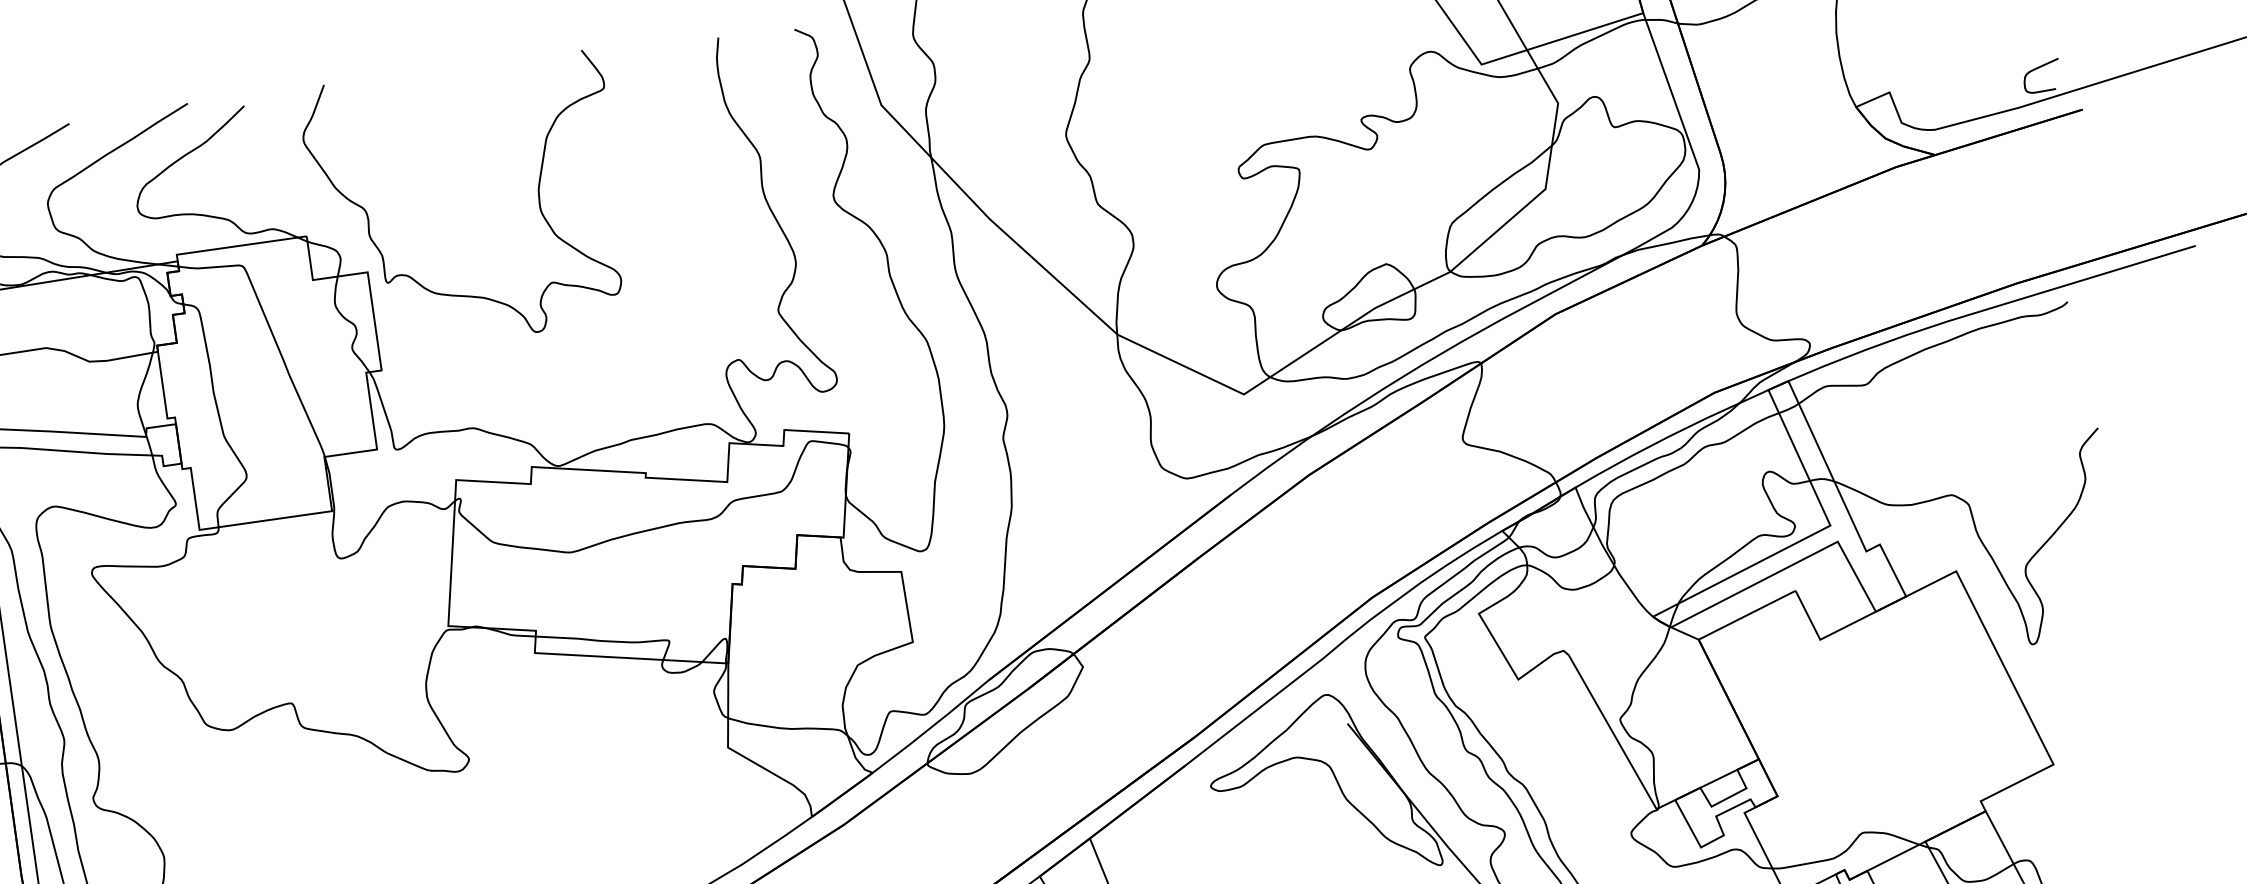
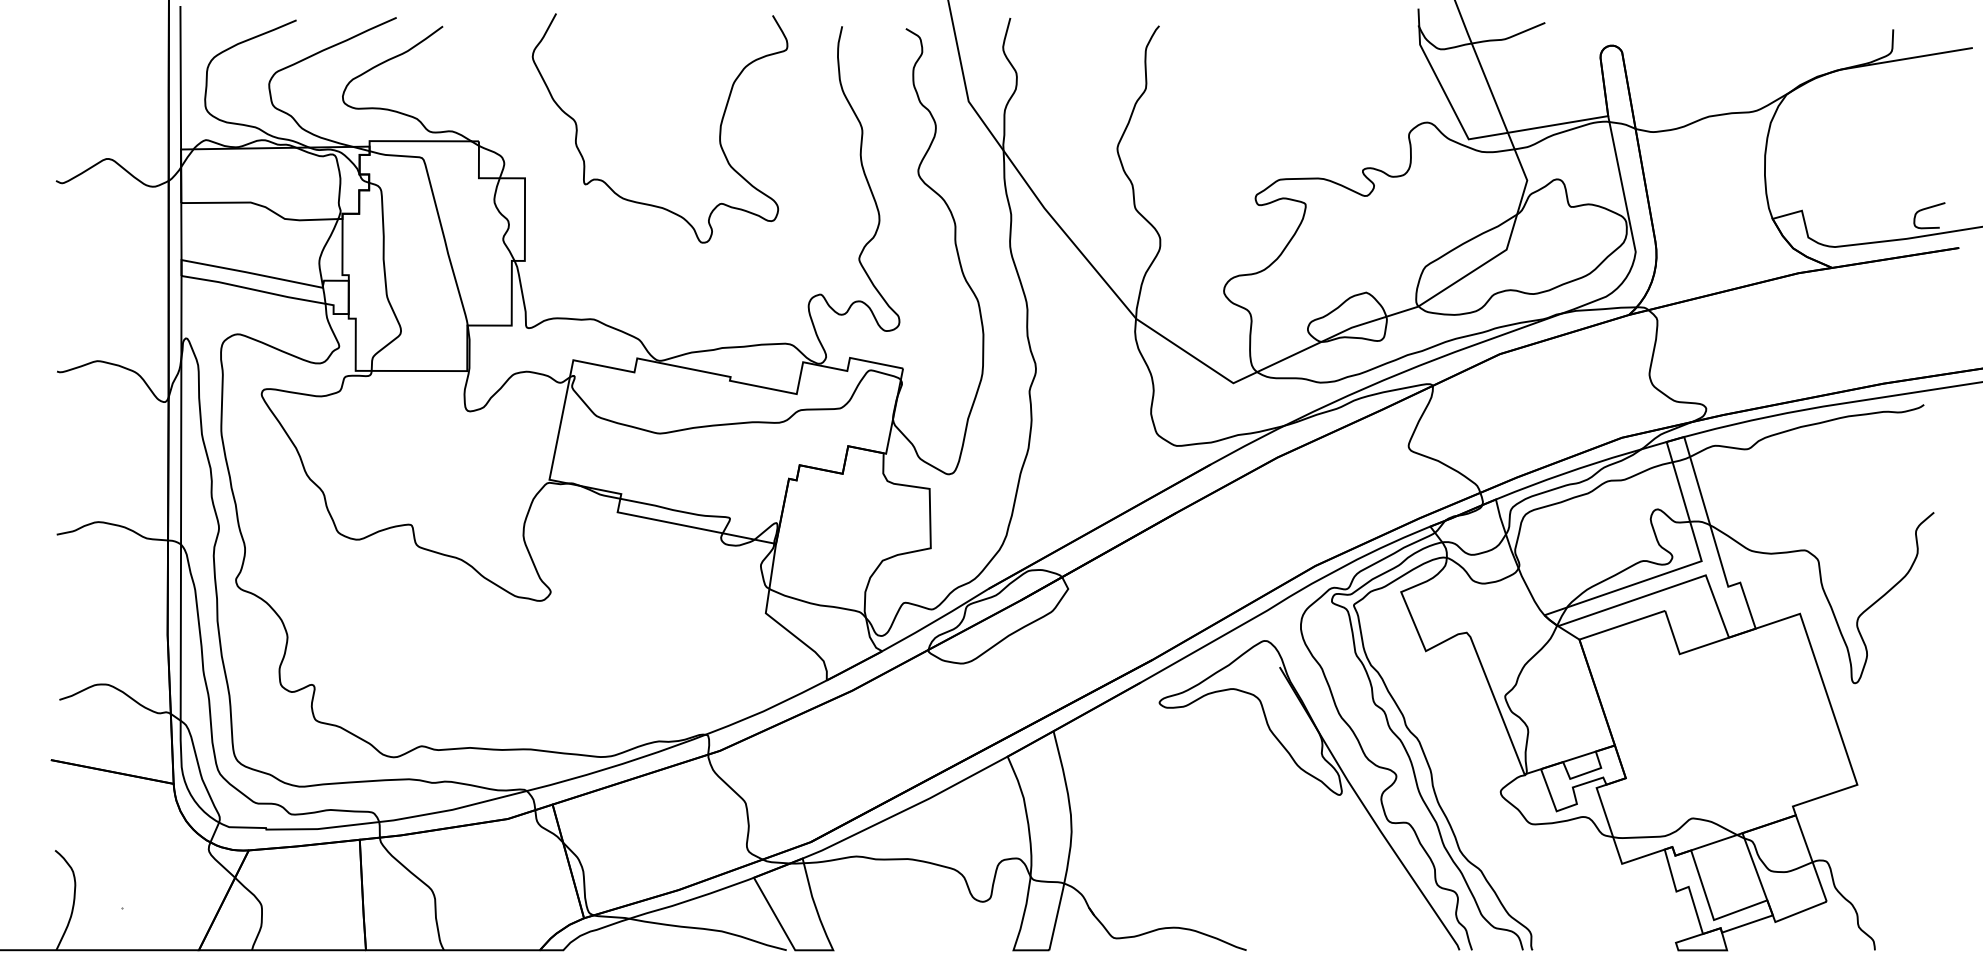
curve: (537, 193) -> (719, 128), moved

